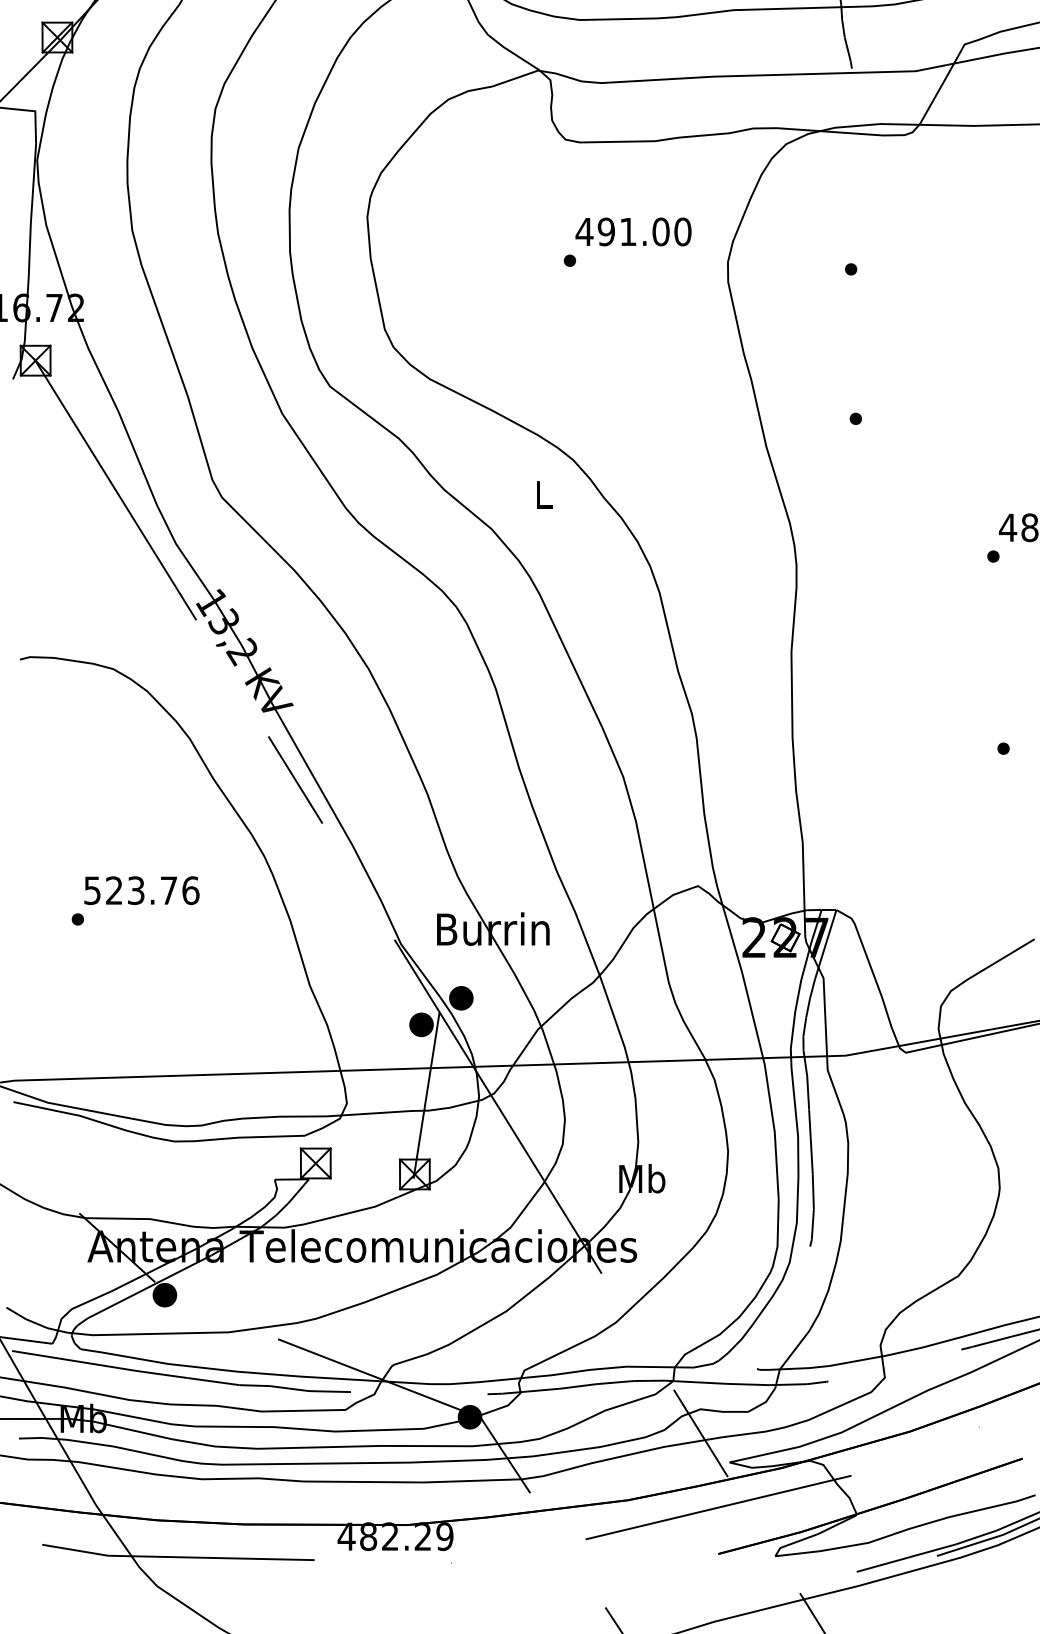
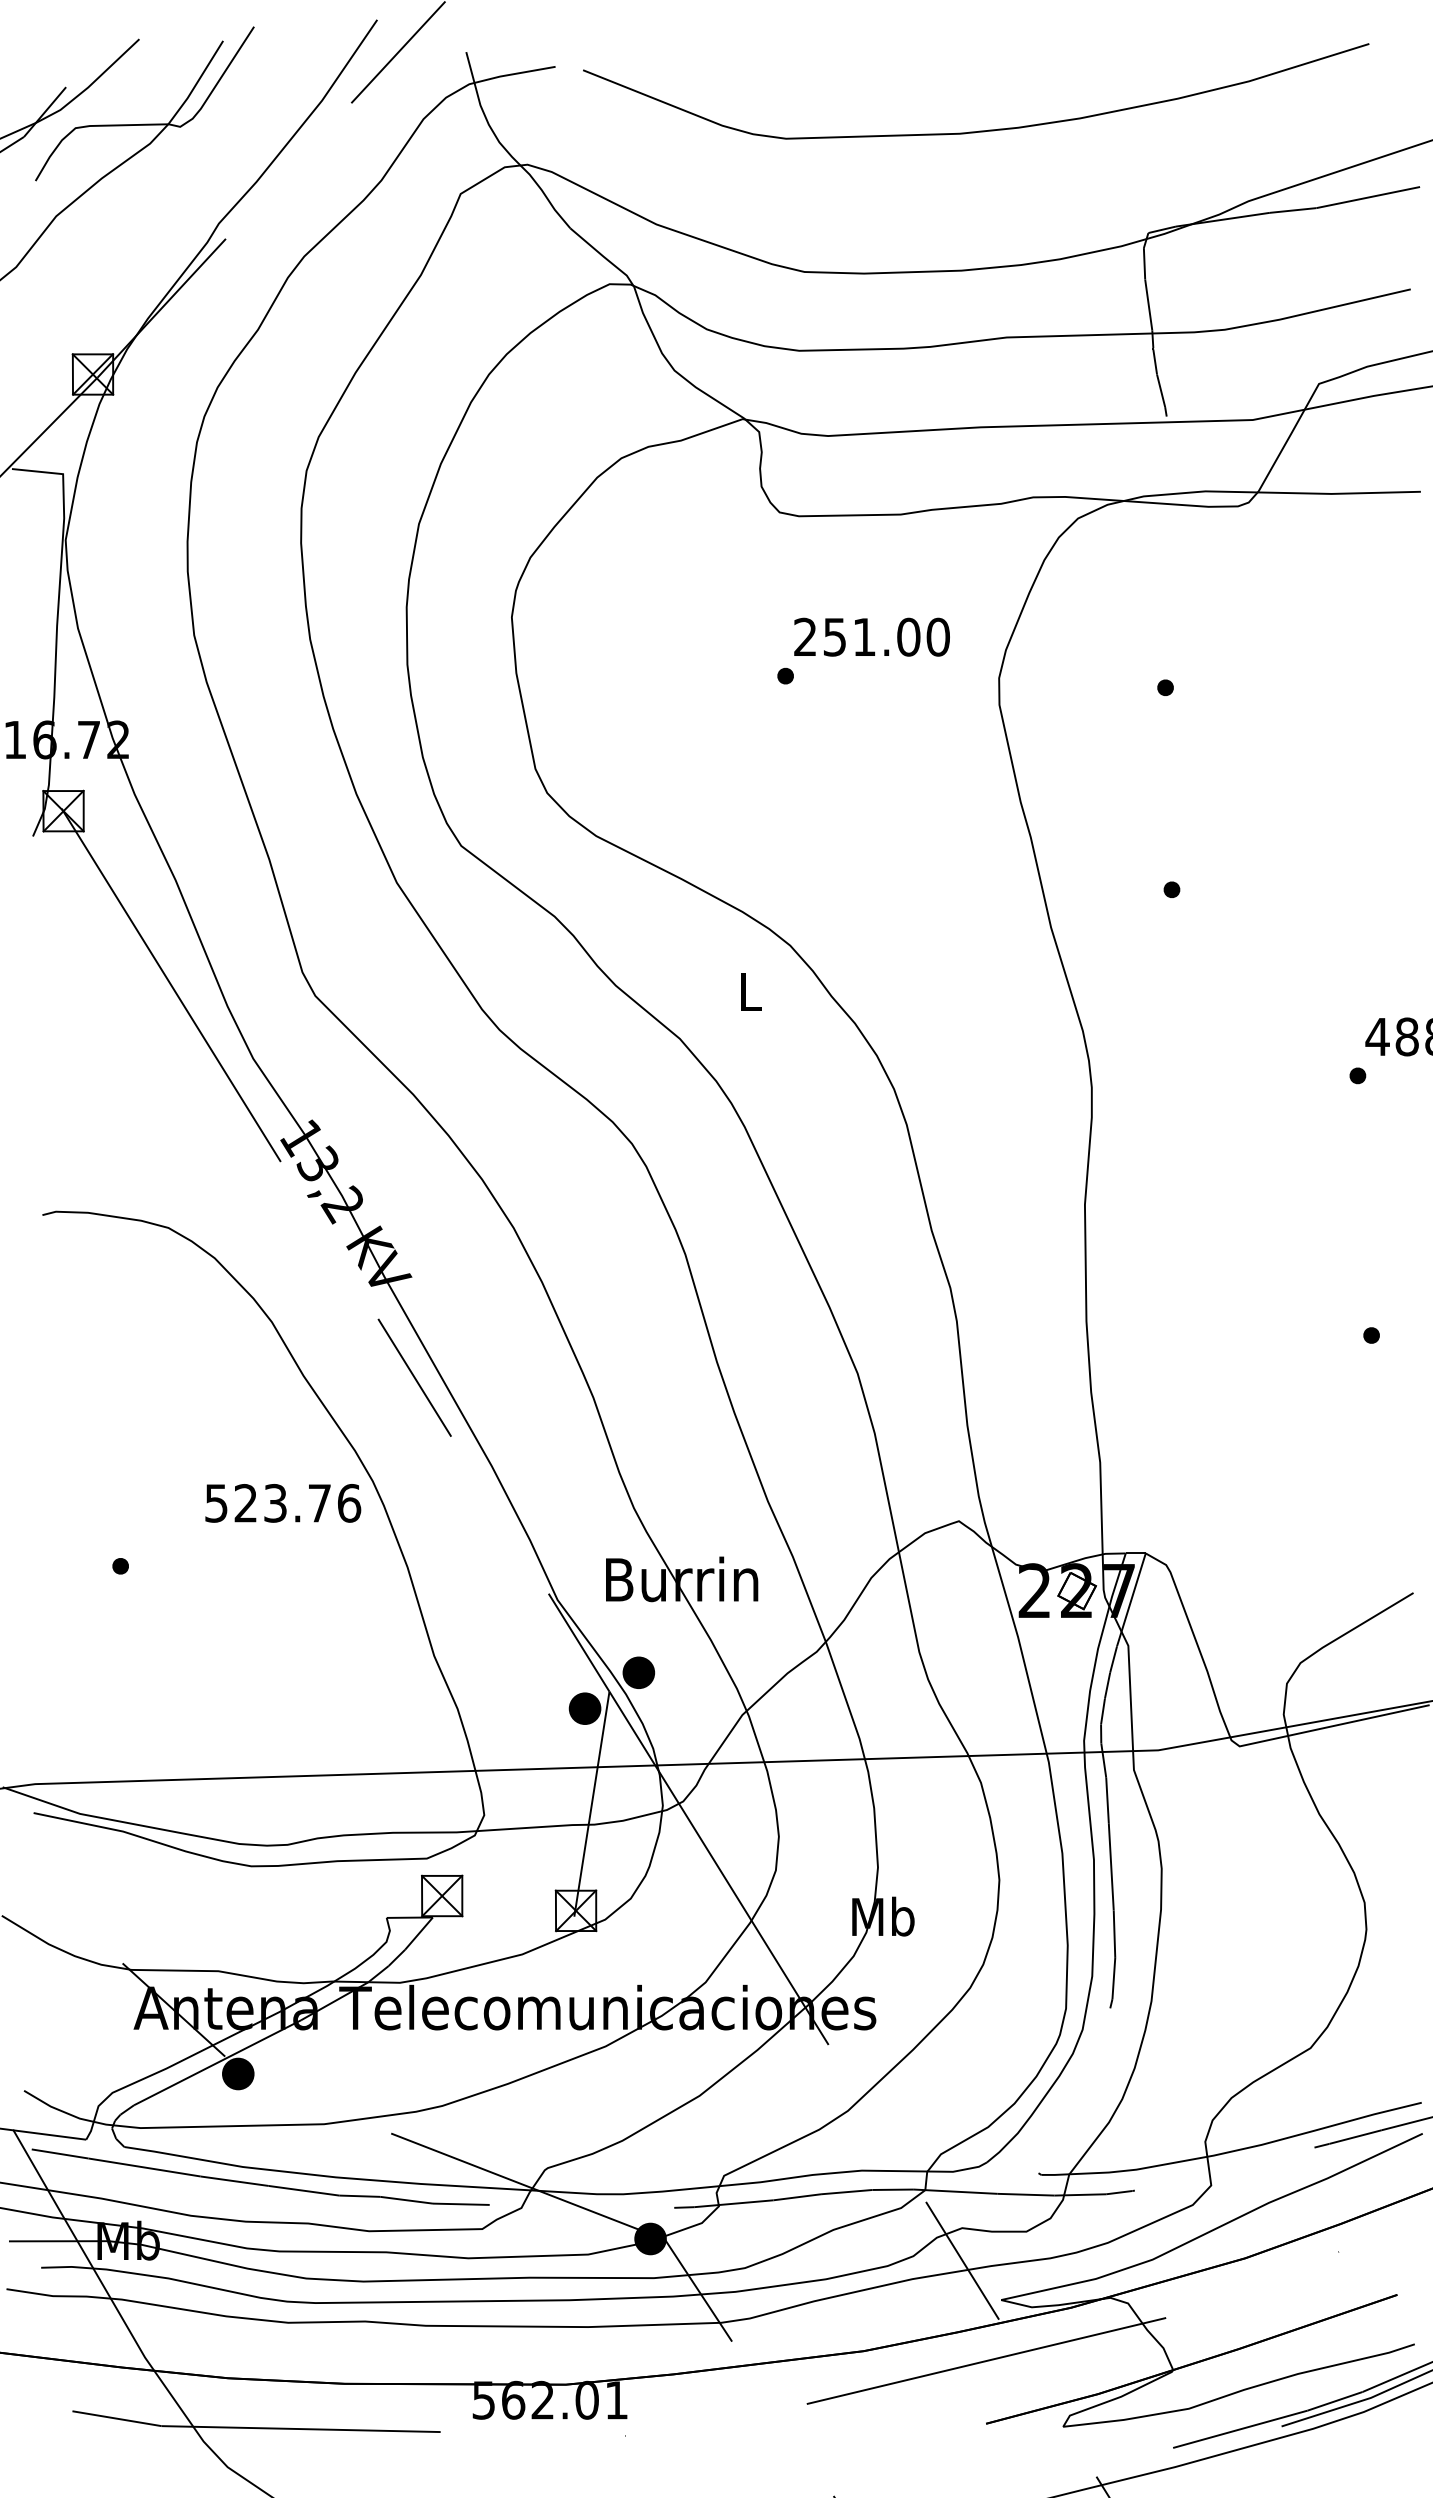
text: (595, 231) -> (819, 636), 491.00 -> 251.00
text: (142, 890) -> (283, 1503), moved
text: (395, 1536) -> (549, 2399), 482.29 -> 562.01

